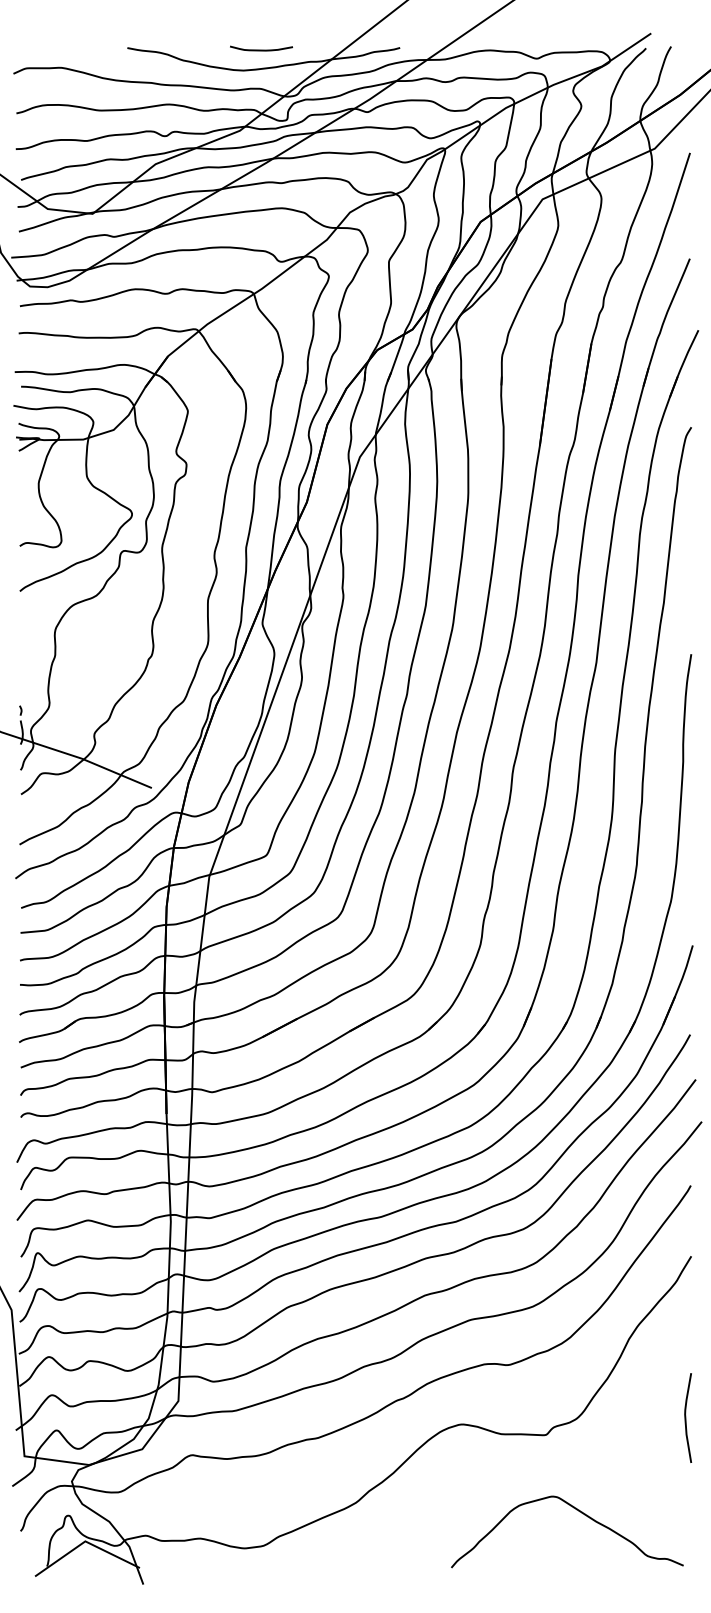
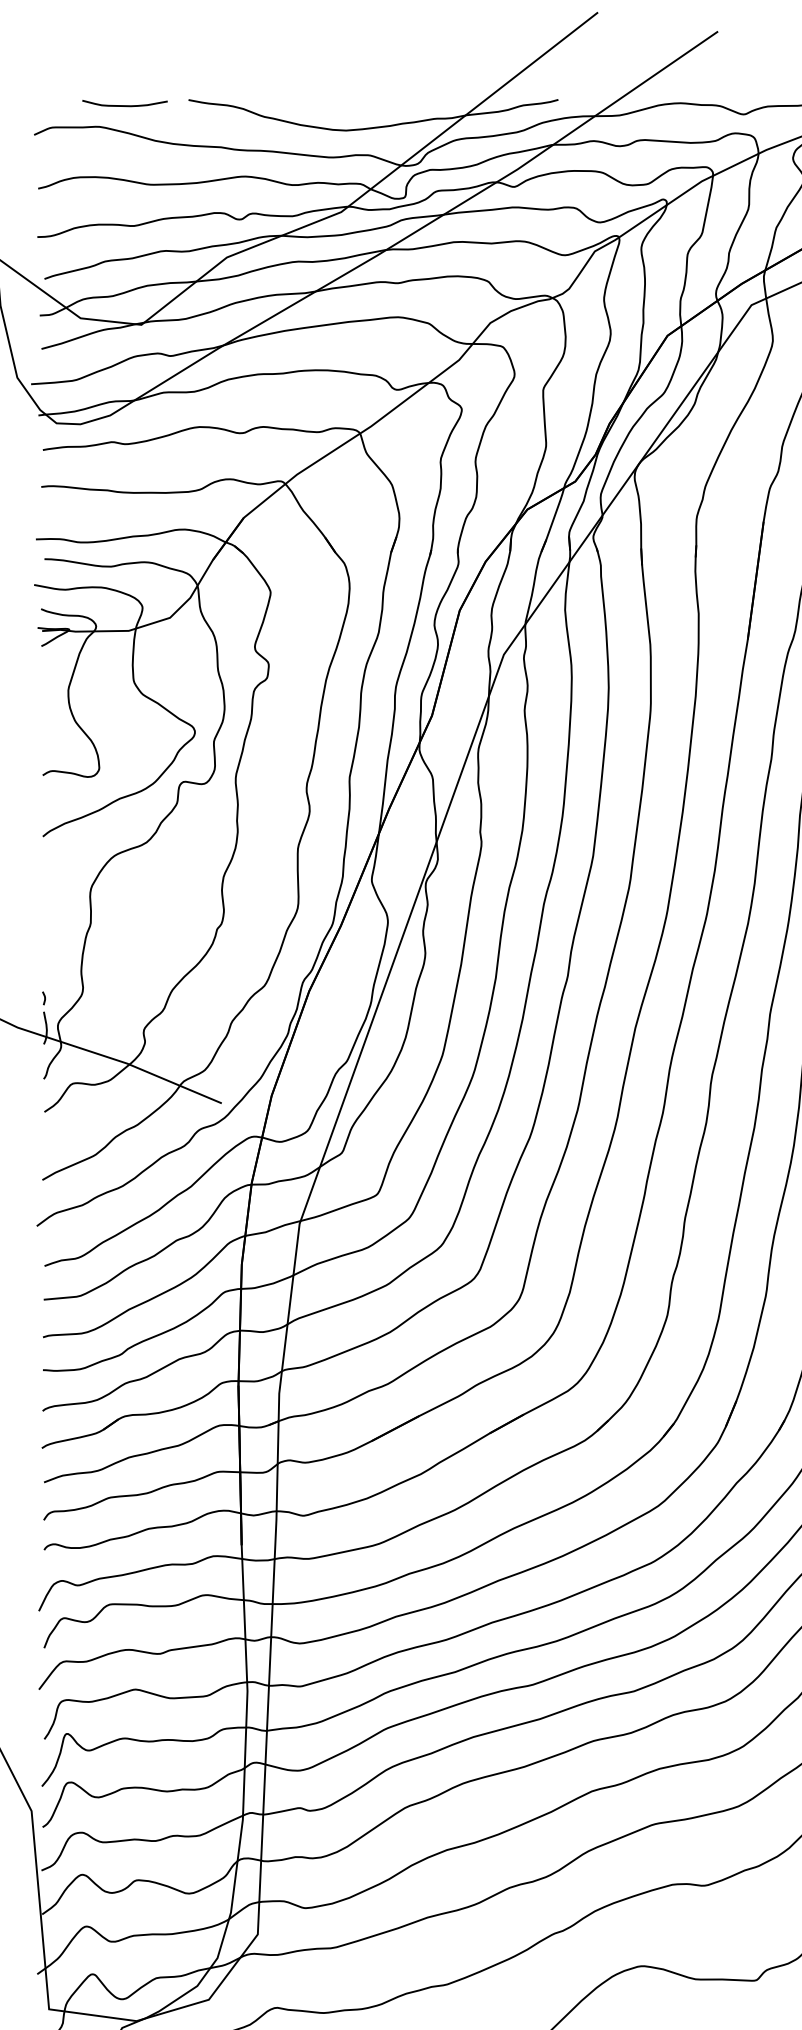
curve: (261, 49) -> (125, 104), moved

